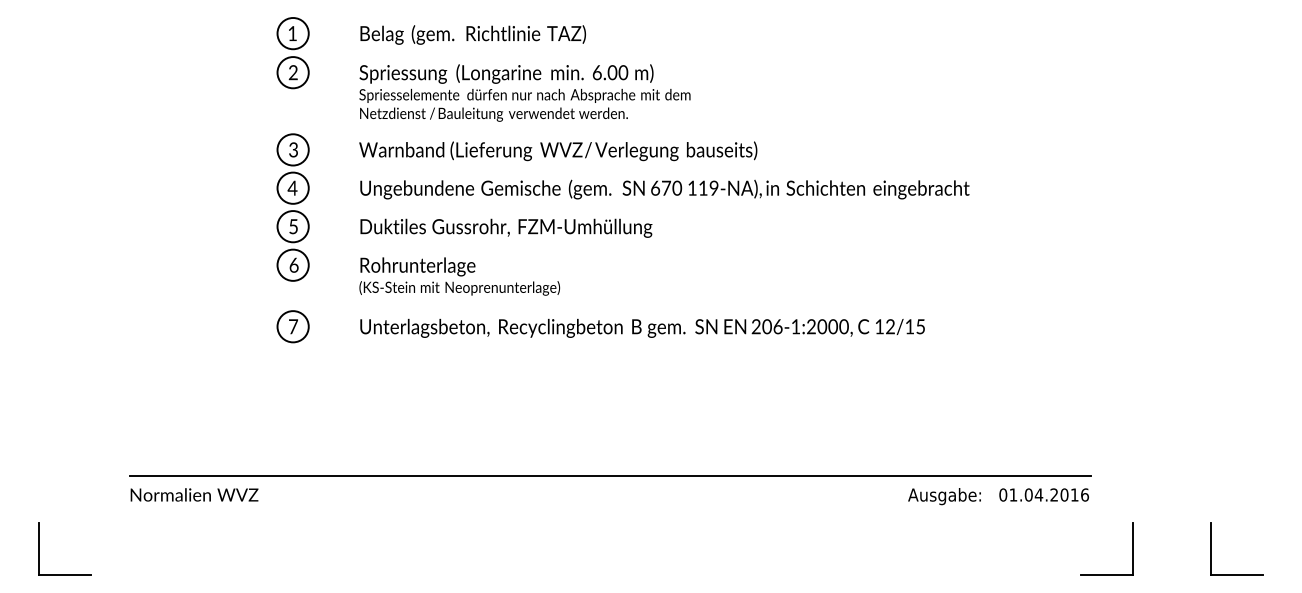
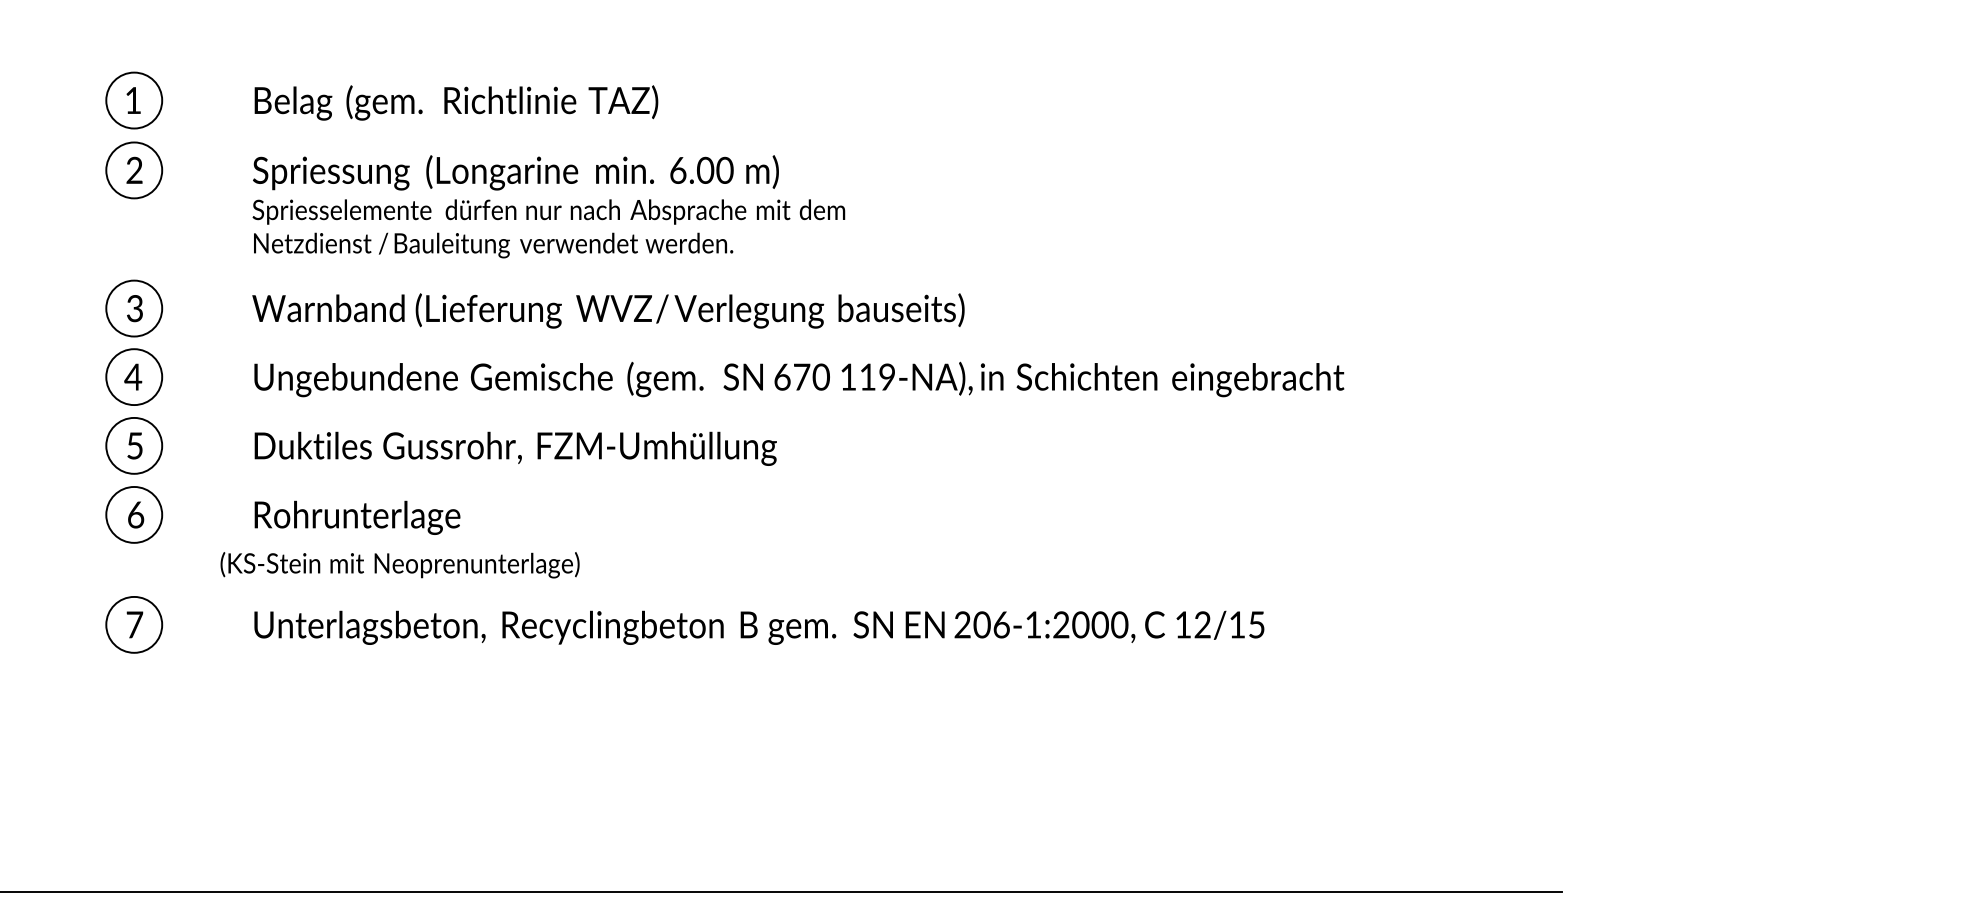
text: (459, 288) -> (399, 565), moved

